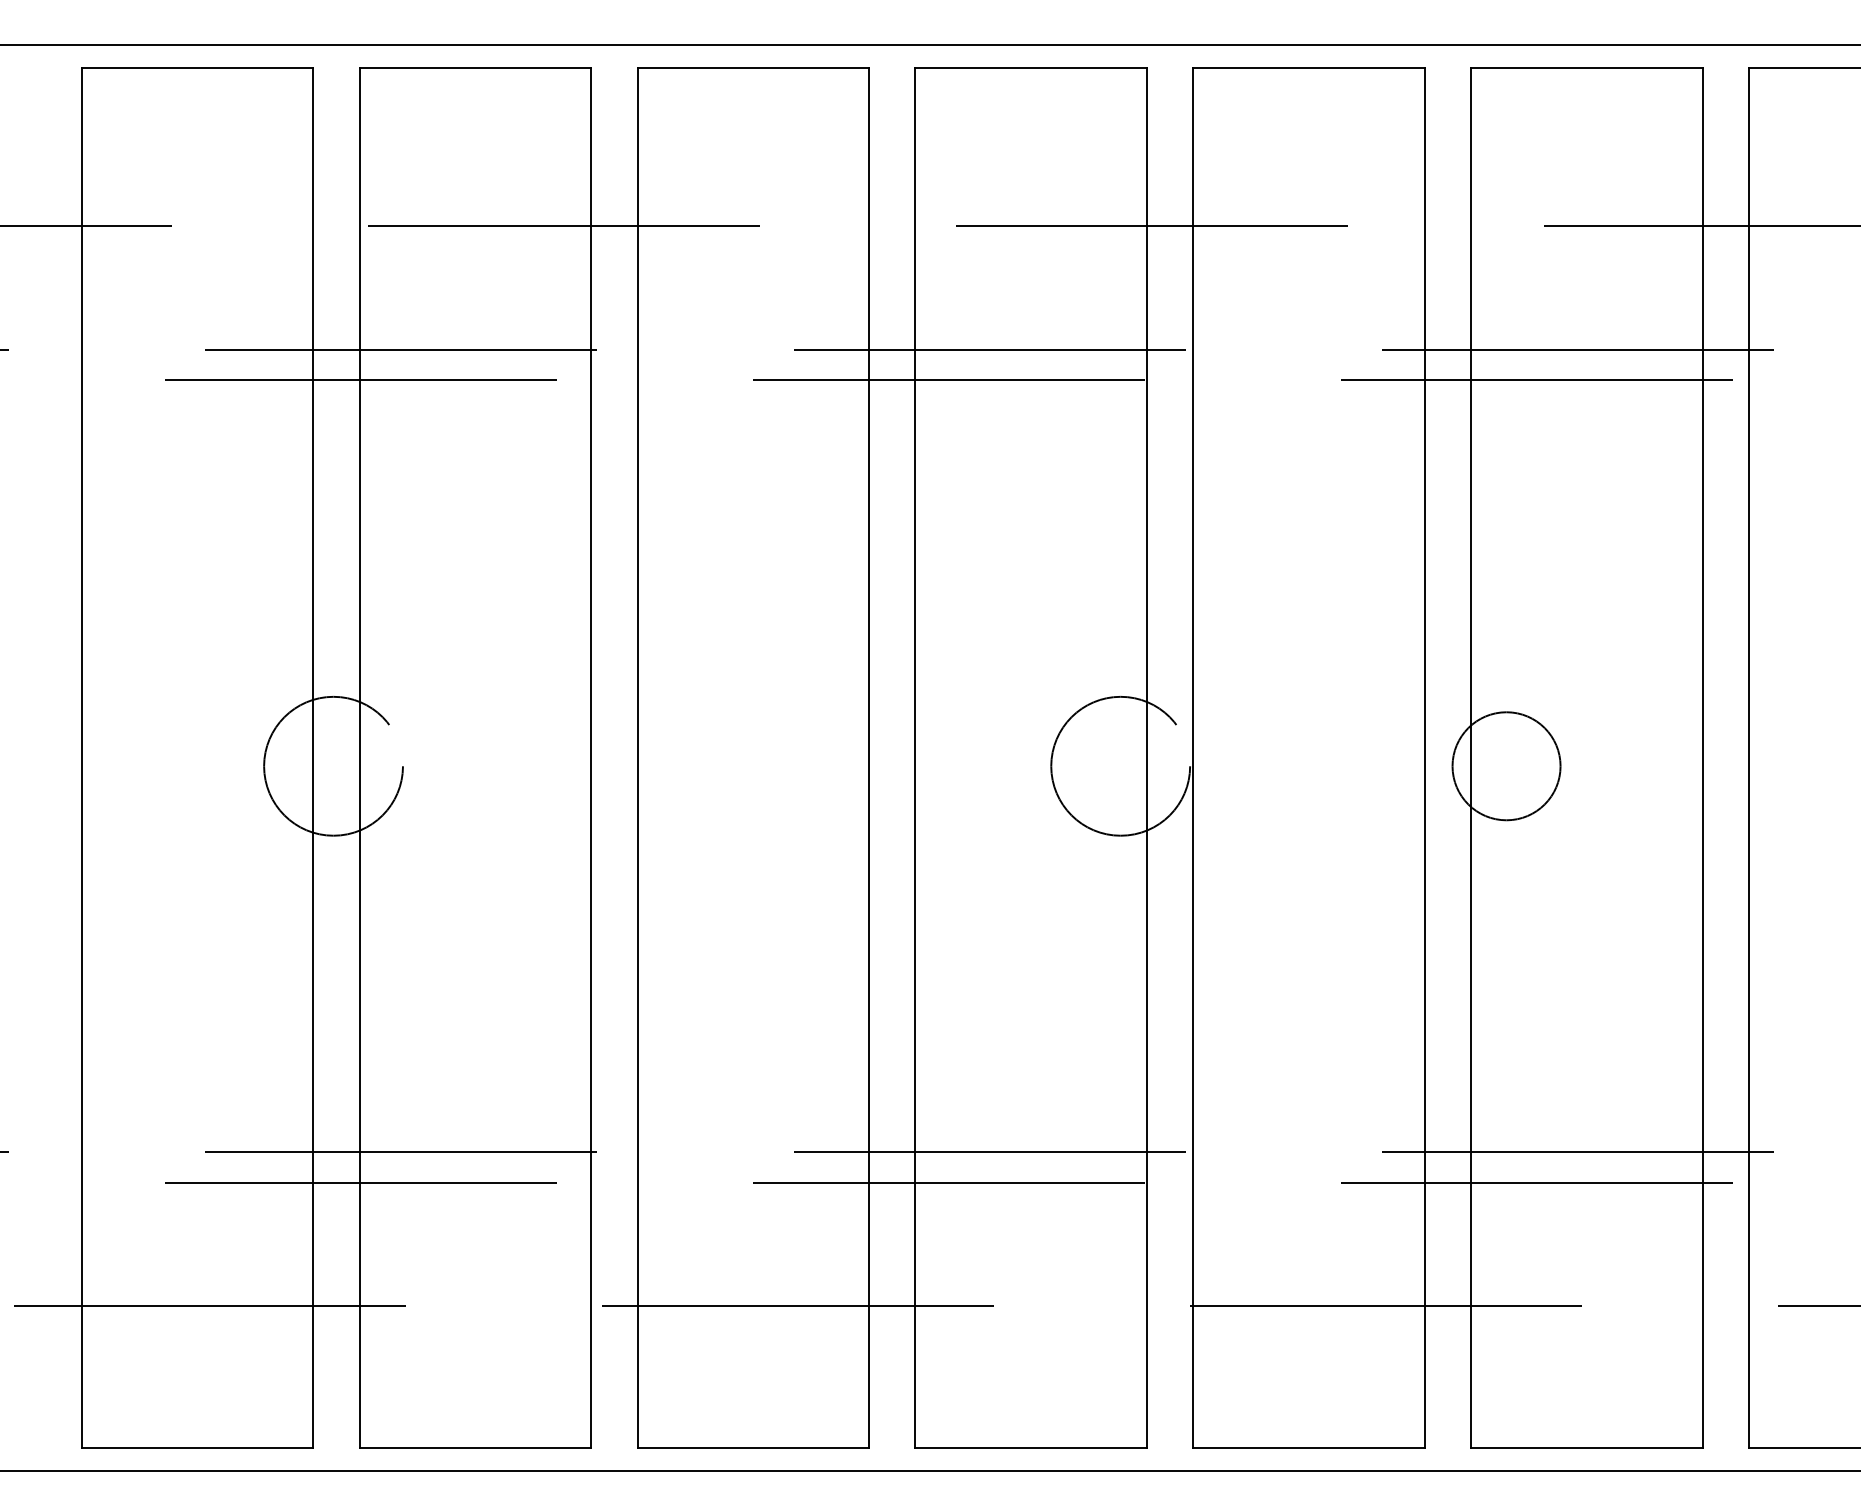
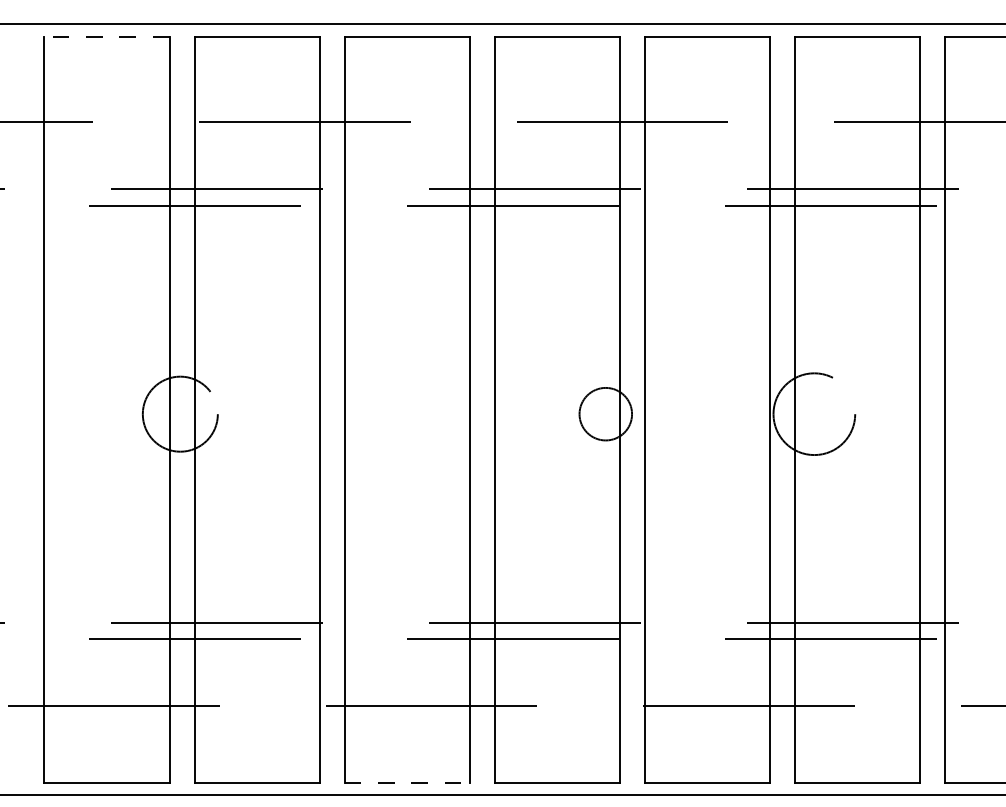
line: (196, 67) -> (106, 36), solid -> dashed
circle: (1120, 765) -> (605, 413), size x0.7
circle: (1506, 765) -> (814, 413), size x1.4
line: (753, 1447) -> (407, 782), solid -> dashed

